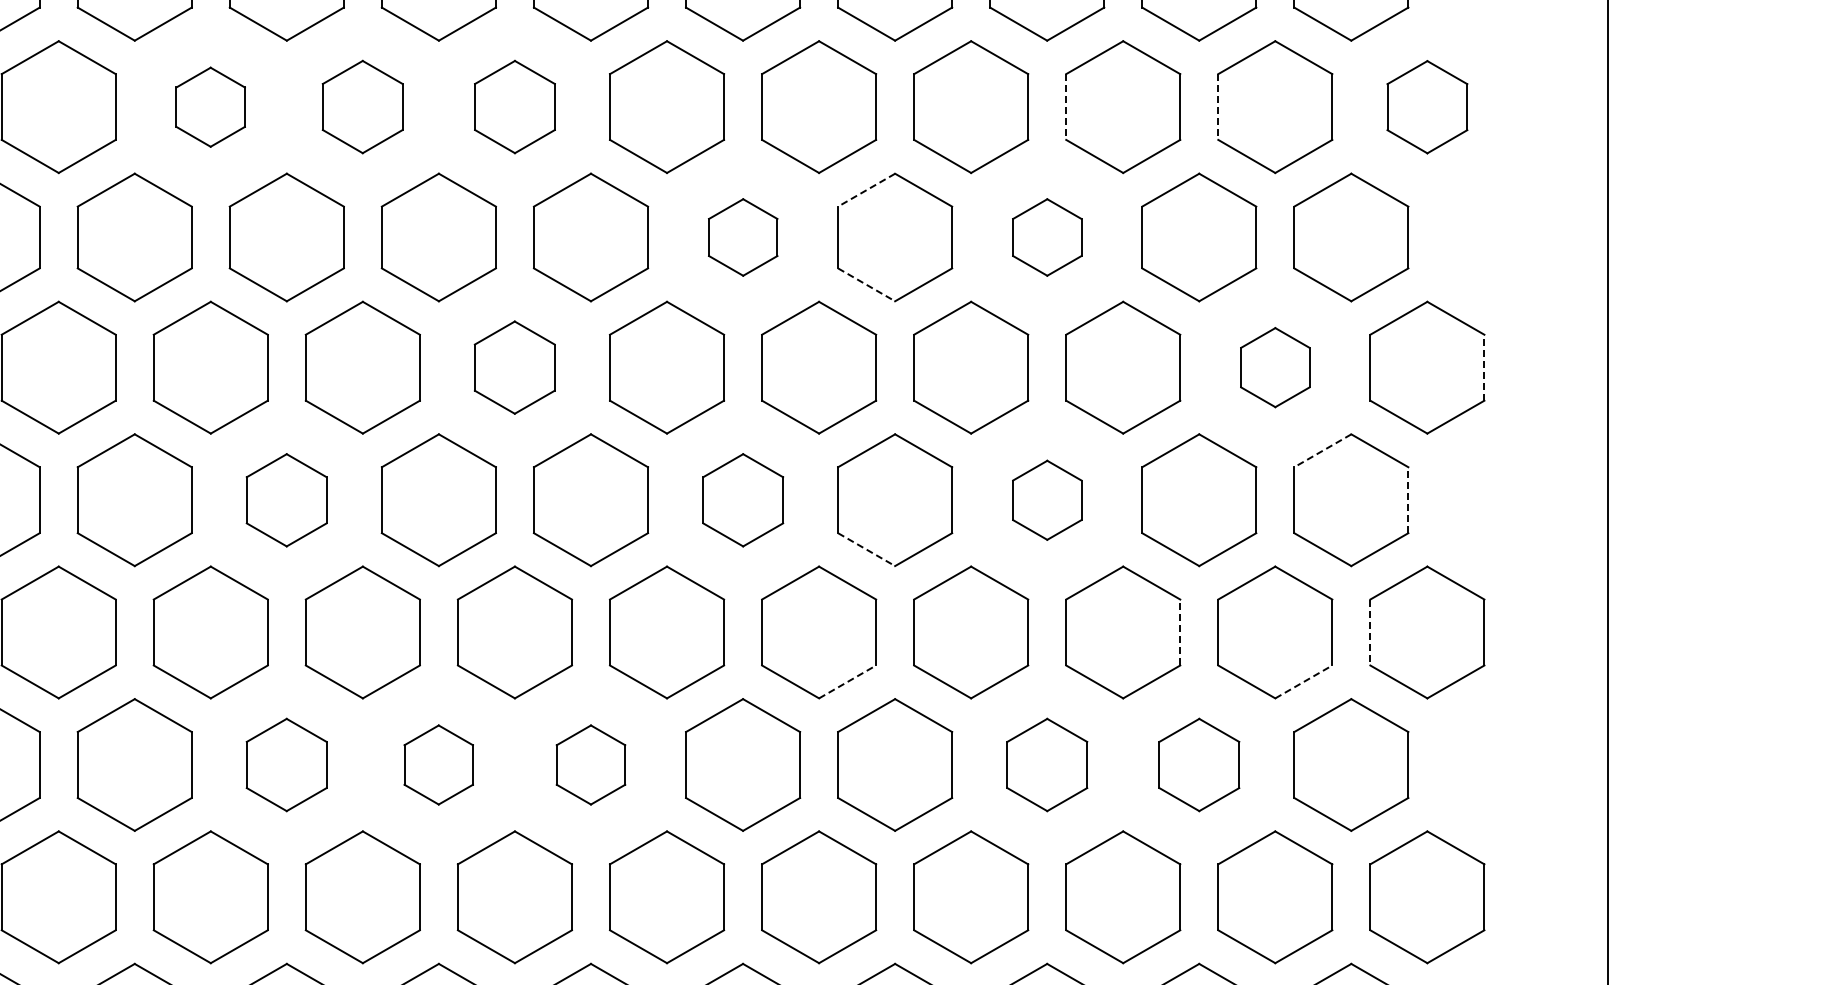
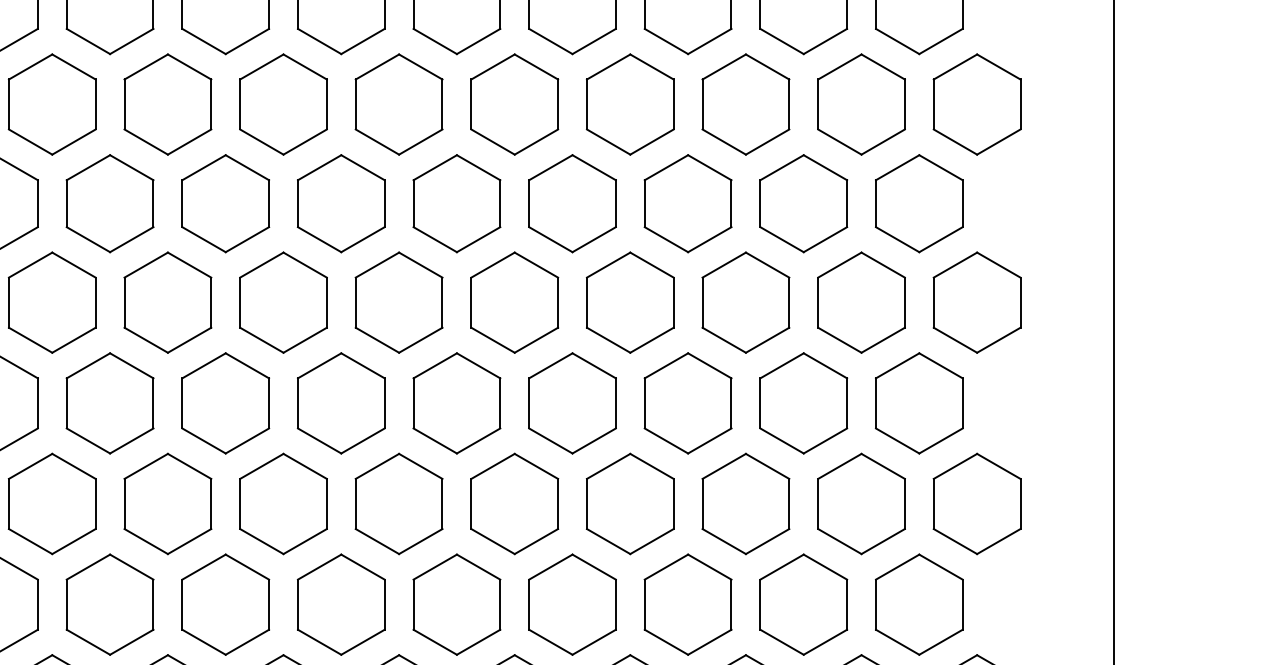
part: (362, 106) -> (167, 104), size x1.43
part: (514, 106) -> (283, 104), size x1.43
part: (210, 107) -> (52, 104), size x1.67
line: (1066, 107) -> (702, 104), dashed -> solid
line: (1218, 107) -> (818, 104), dashed -> solid
part: (1427, 107) -> (977, 104), size x1.43
line: (866, 190) -> (550, 167), dashed -> solid
part: (743, 237) -> (457, 203), size x1.67
part: (1047, 237) -> (688, 203), size x1.67
line: (866, 284) -> (550, 239), dashed -> solid
part: (514, 367) -> (283, 302), size x1.43
part: (1275, 367) -> (861, 302), size x1.67
line: (1484, 367) -> (1020, 302), dashed -> solid
line: (1322, 450) -> (897, 365), dashed -> solid
part: (286, 500) -> (109, 403), size x1.43
part: (743, 500) -> (457, 403), size x1.43
part: (1047, 500) -> (688, 403), size x1.67
line: (1408, 500) -> (962, 403), dashed -> solid
line: (866, 549) -> (550, 440), dashed -> solid
line: (1180, 632) -> (789, 503), dashed -> solid
line: (1370, 632) -> (933, 503), dashed -> solid
line: (847, 681) -> (536, 541), dashed -> solid
line: (1303, 681) -> (882, 541), dashed -> solid
part: (286, 764) -> (109, 604), size x1.43
part: (438, 764) -> (225, 604), size x1.67
part: (590, 764) -> (340, 604), size x1.67
part: (1047, 764) -> (688, 604), size x1.43
part: (1199, 764) -> (803, 604), size x1.43

